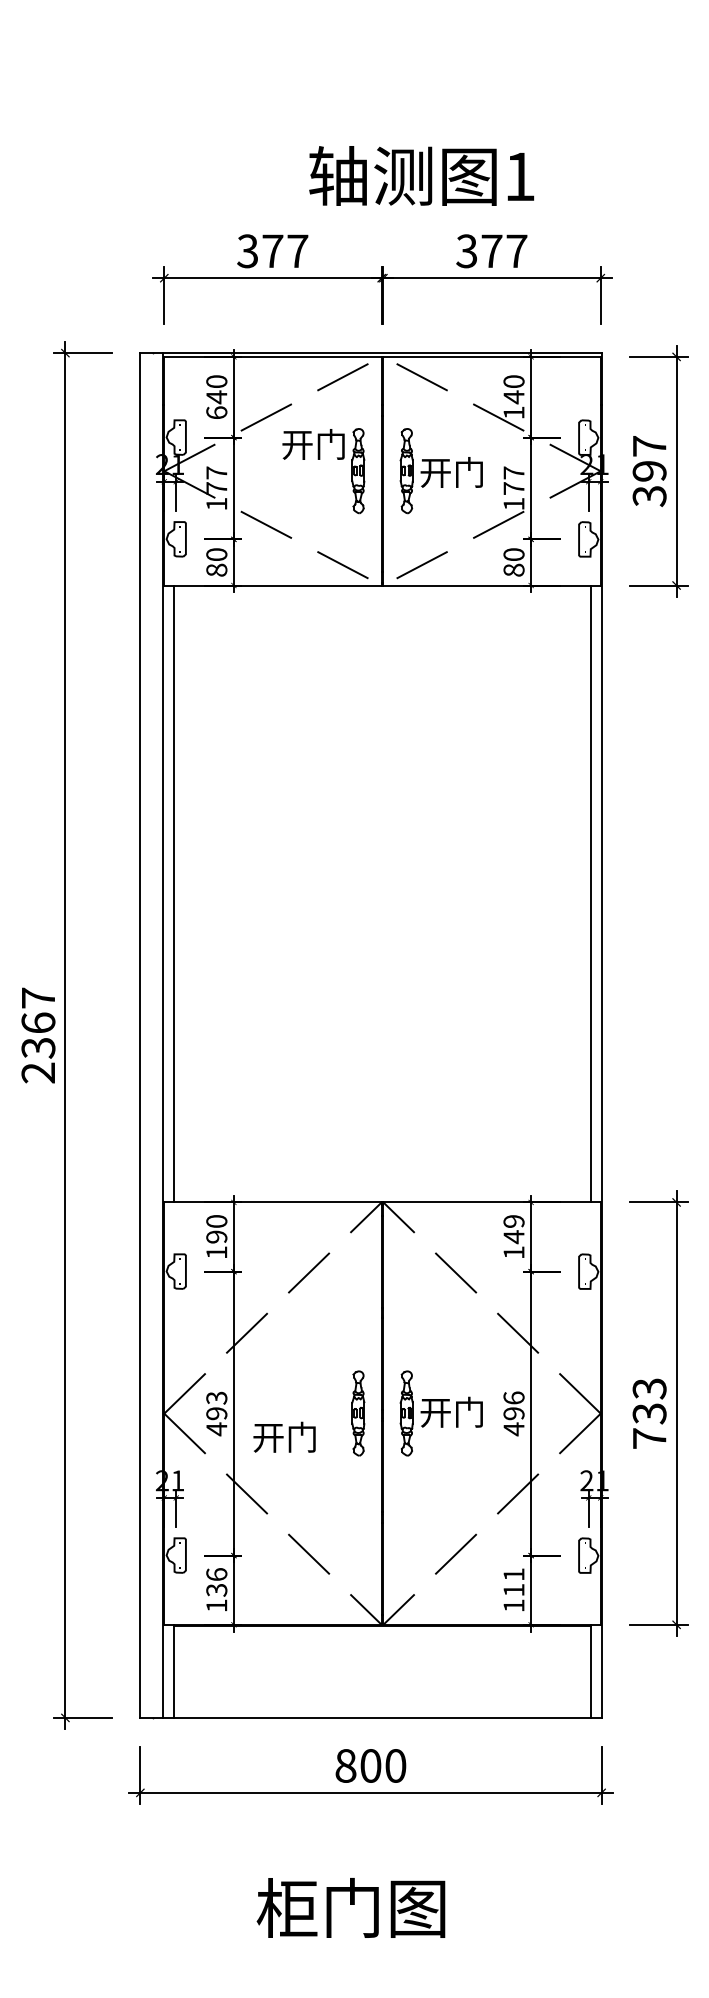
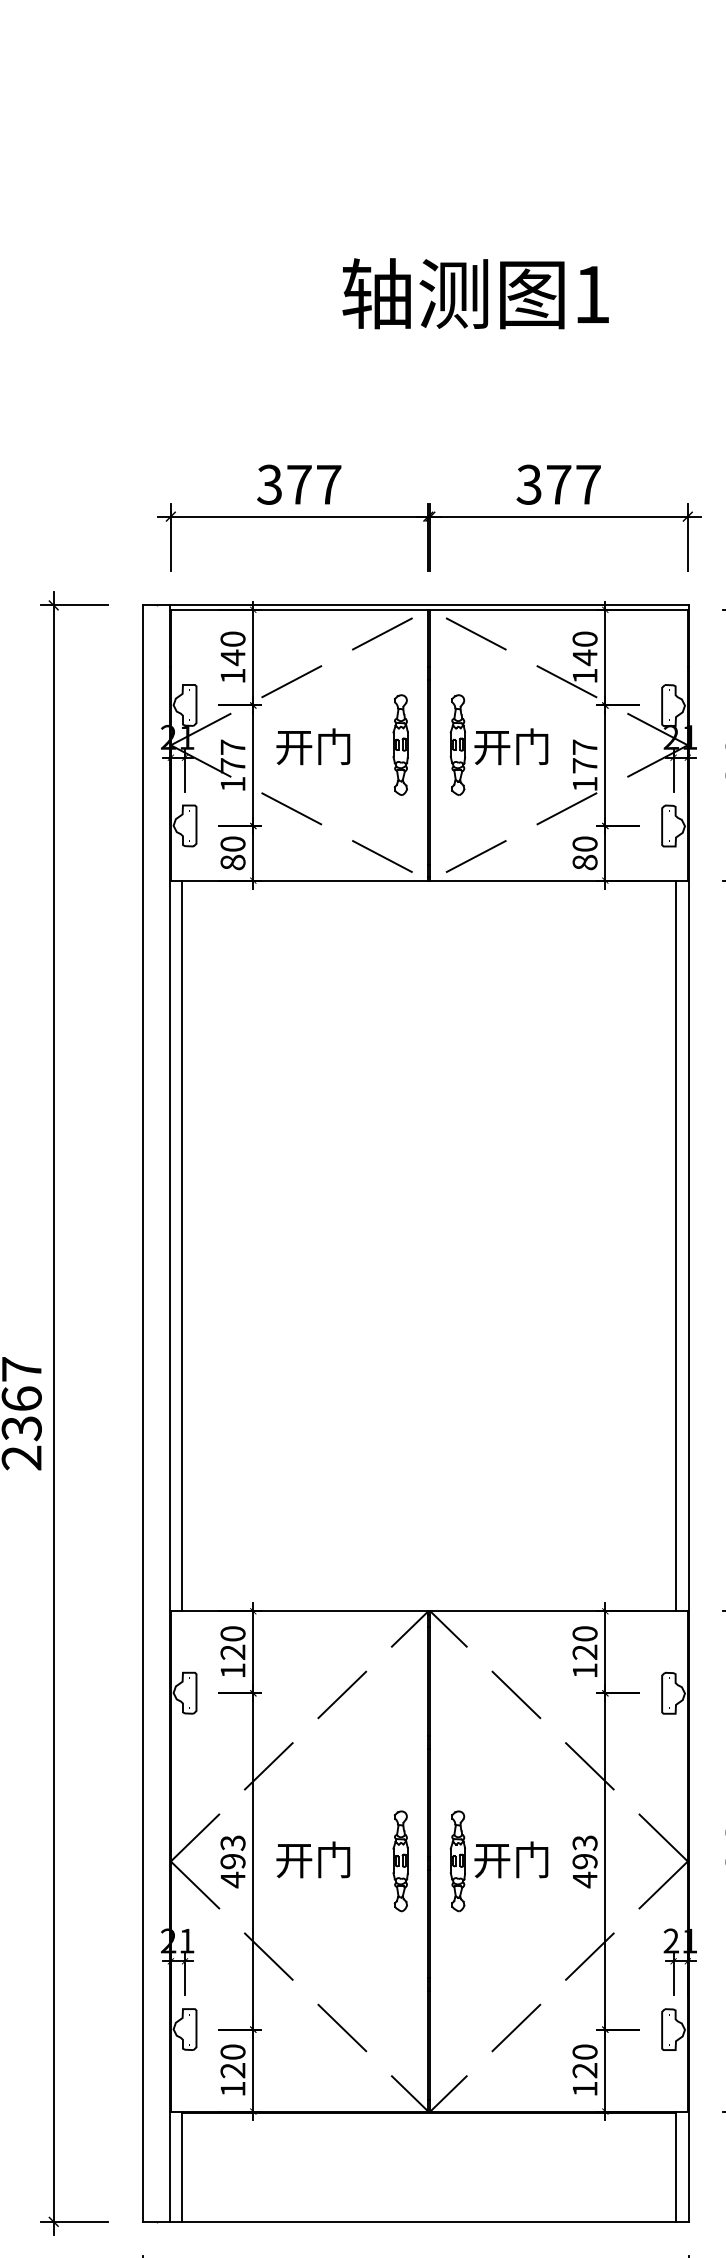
text: (421, 175) -> (475, 293), moved
text: (216, 412) -> (232, 675), 640 -> 140
text: (313, 444) -> (313, 746), moved
text: (513, 1229) -> (584, 1643), 149 -> 120
text: (216, 1236) -> (232, 1651), 190 -> 120
text: (513, 1397) -> (584, 1842), 496 -> 493
text: (284, 1436) -> (313, 1858), moved
text: (216, 1582) -> (232, 2061), 136 -> 120
text: (513, 1582) -> (584, 2061), 111 -> 120

